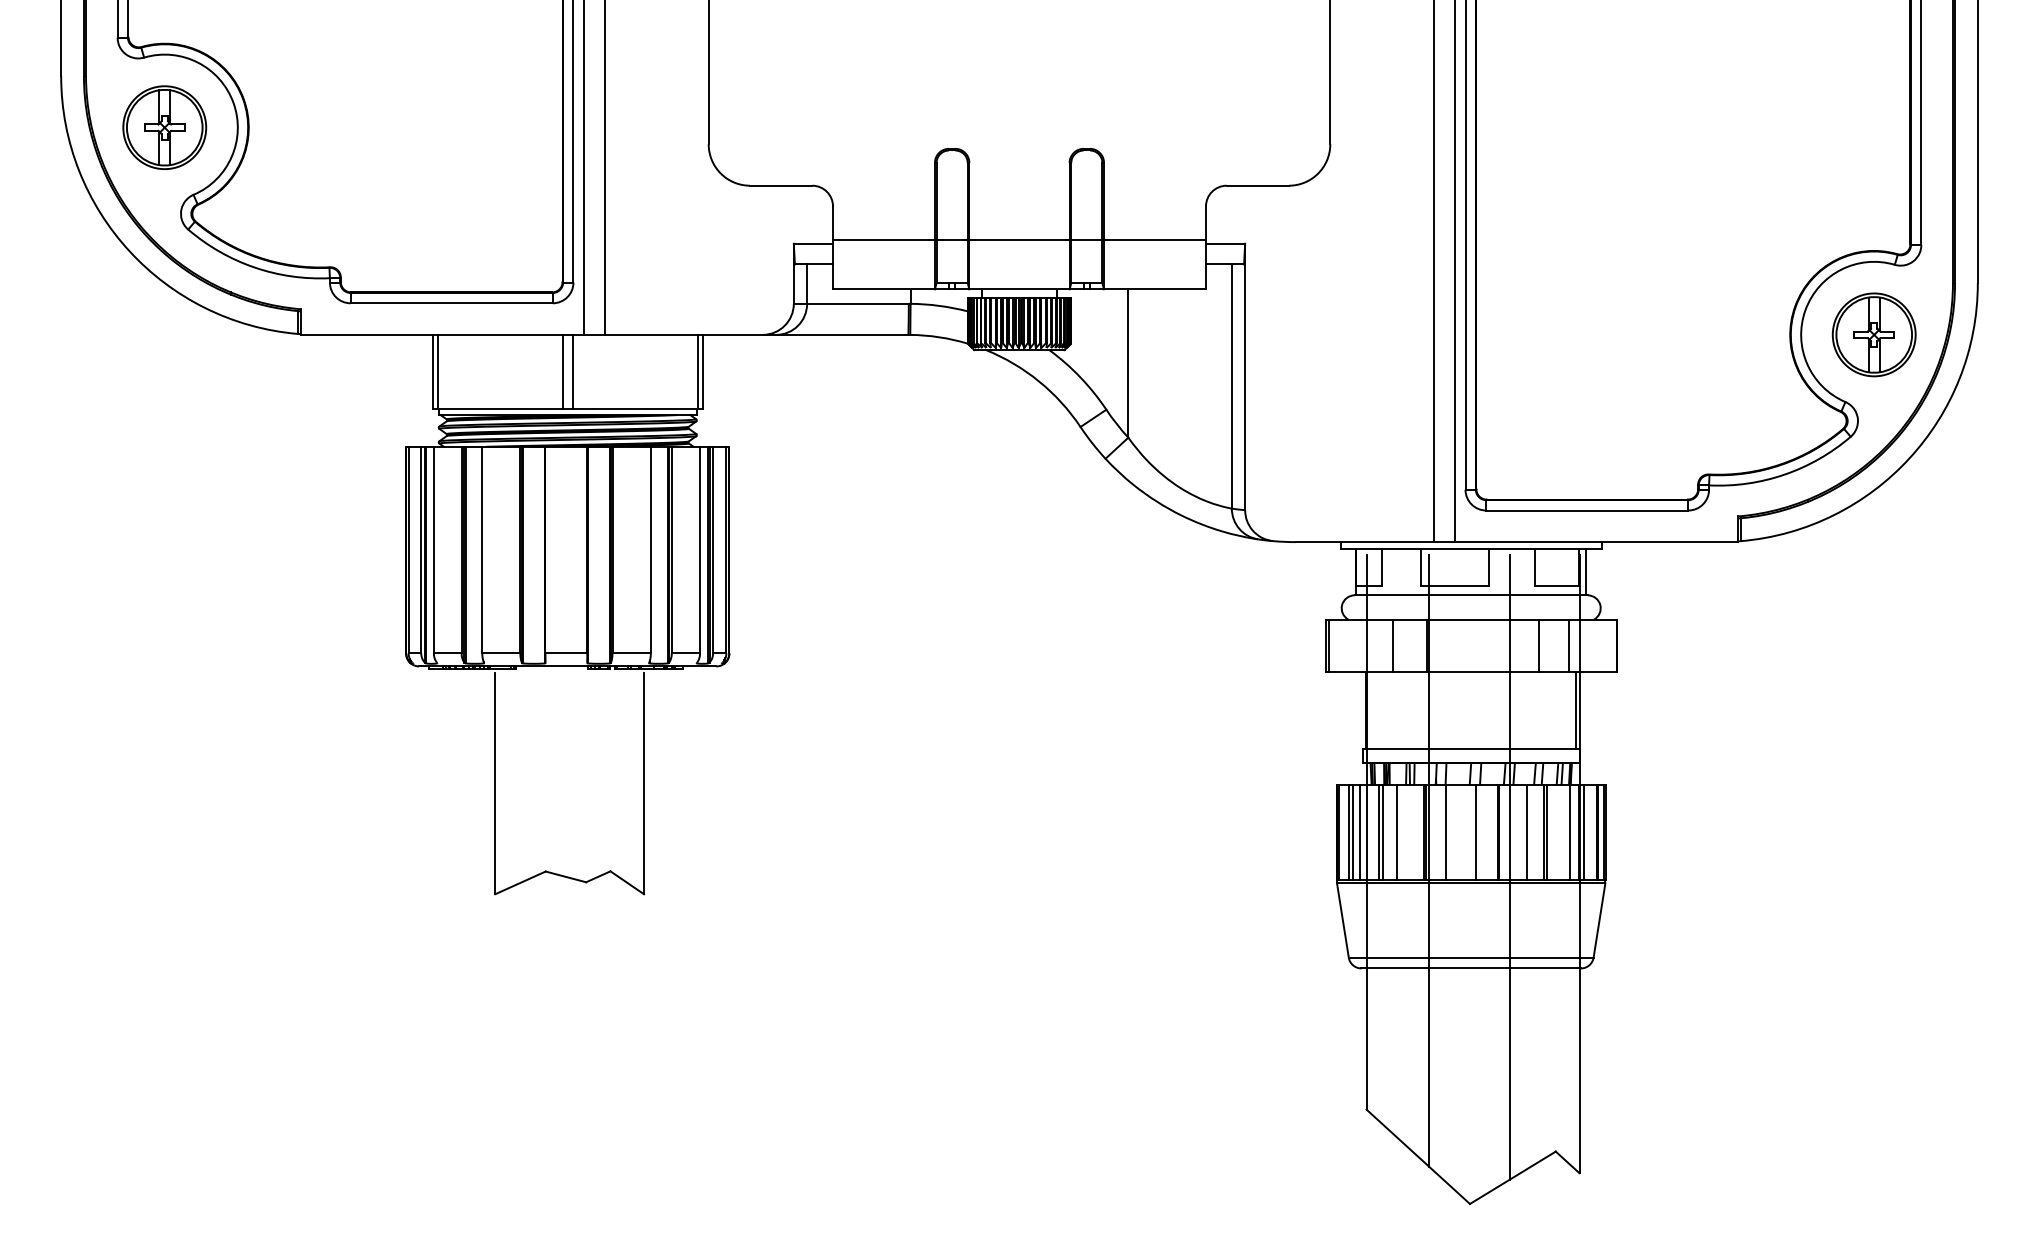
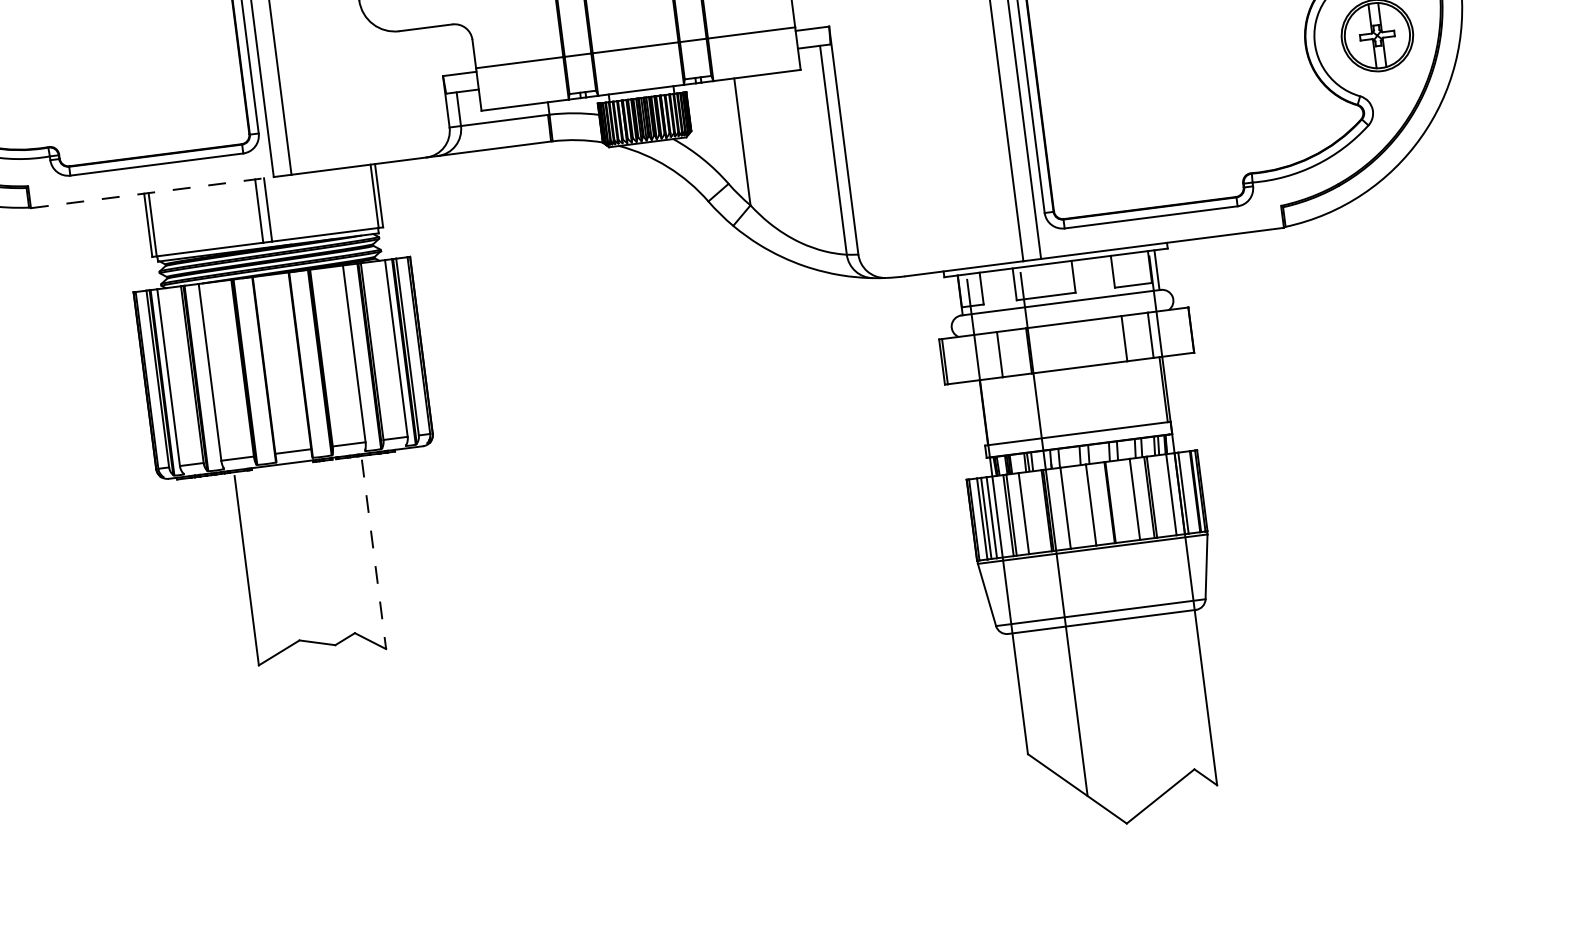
line: (442, 334) -> (152, 192), solid -> dashed
line: (644, 783) -> (374, 554), solid -> dashed
line: (1509, 867) -> (1123, 531), removed

